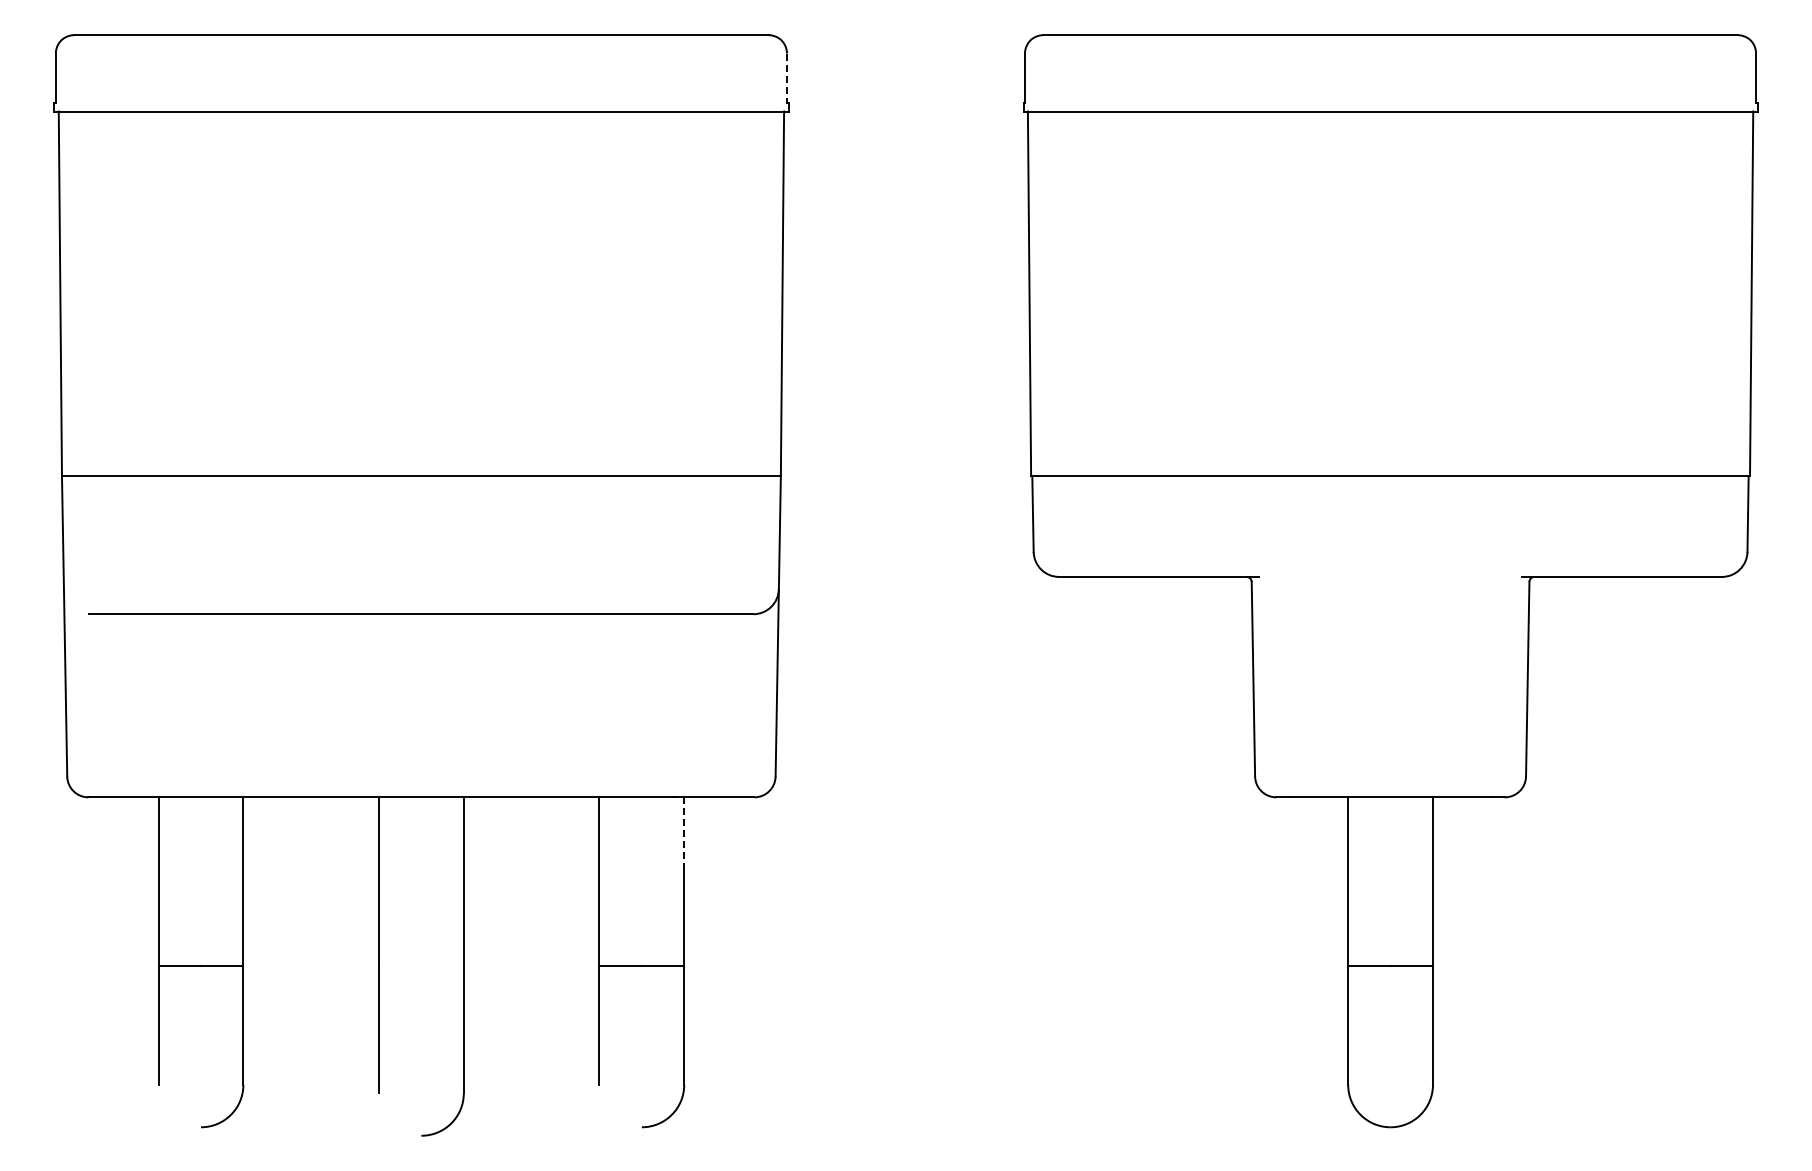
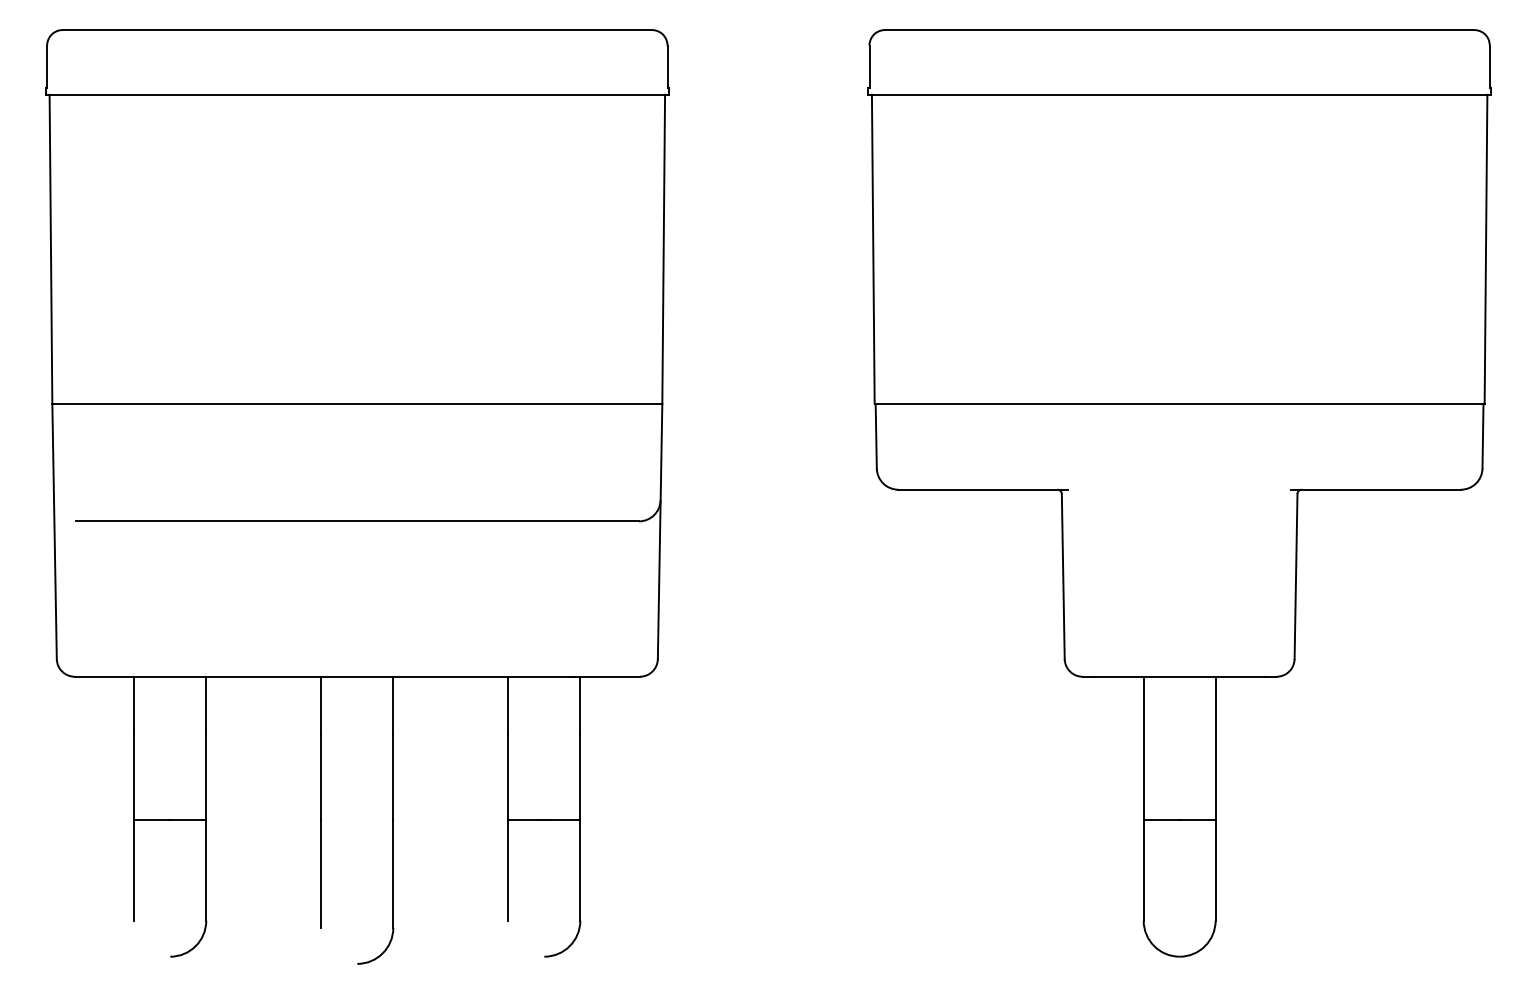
line: (786, 78) -> (667, 66), dashed -> solid
line: (684, 830) -> (580, 704), dashed -> solid

